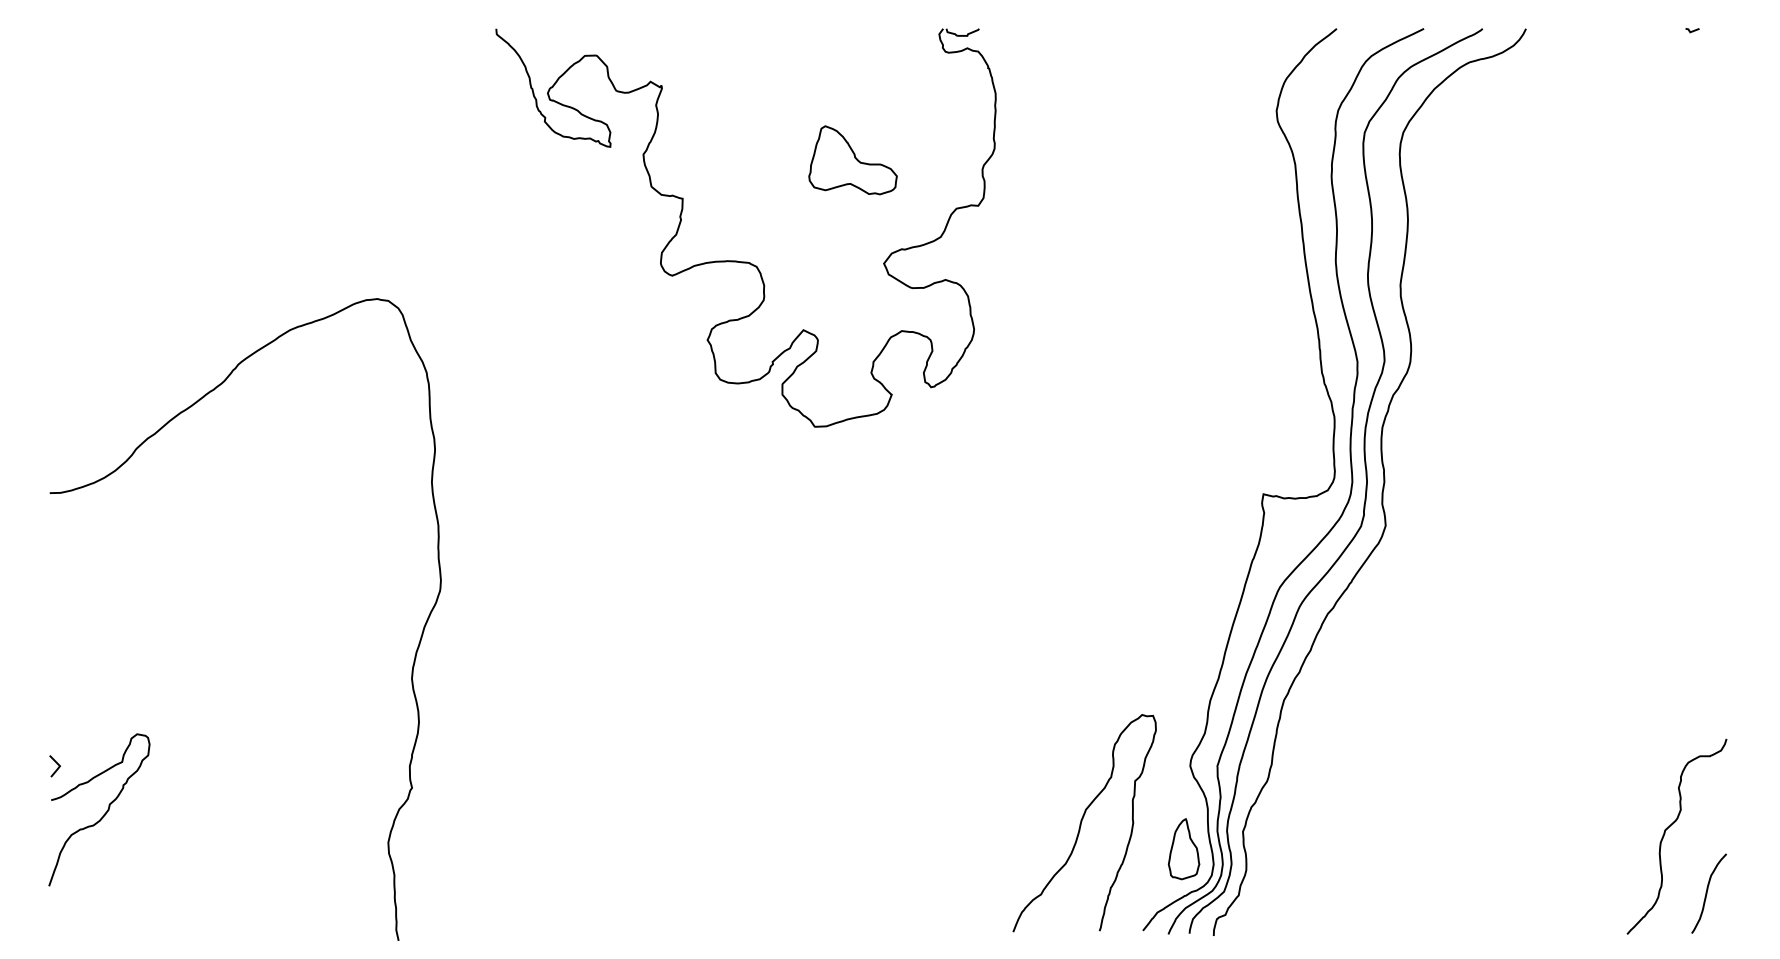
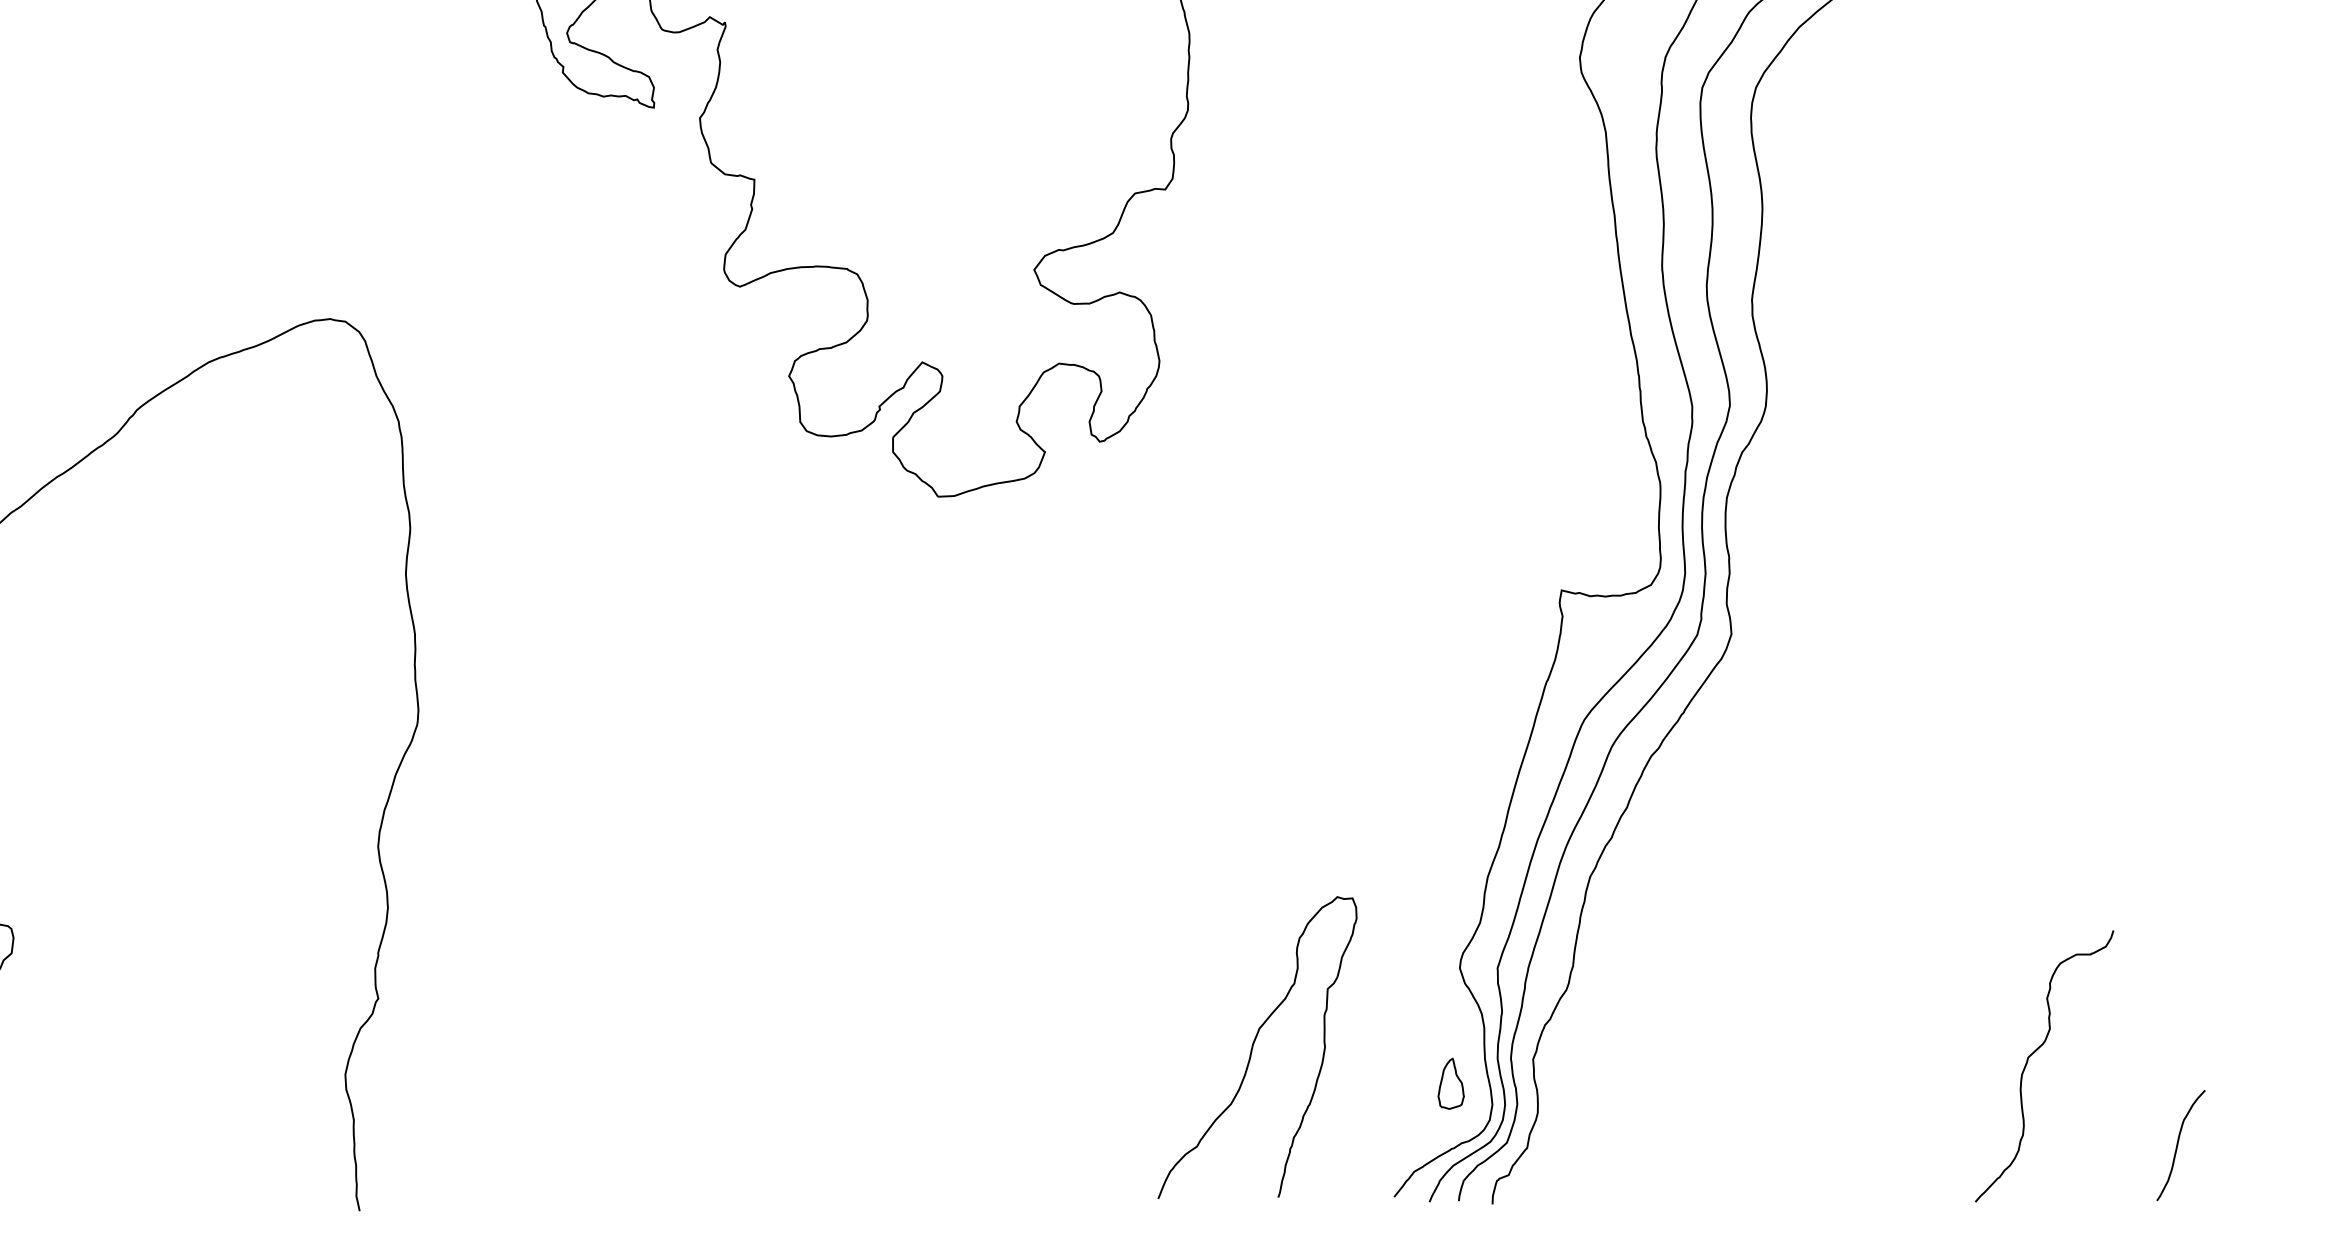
part: (852, 160) -> (990, 126), removed
curve: (1082, 821) -> (1254, 1045), moved
curve: (1665, 834) -> (2028, 1063), moved
part: (1183, 849) -> (1450, 1084), size x0.6

